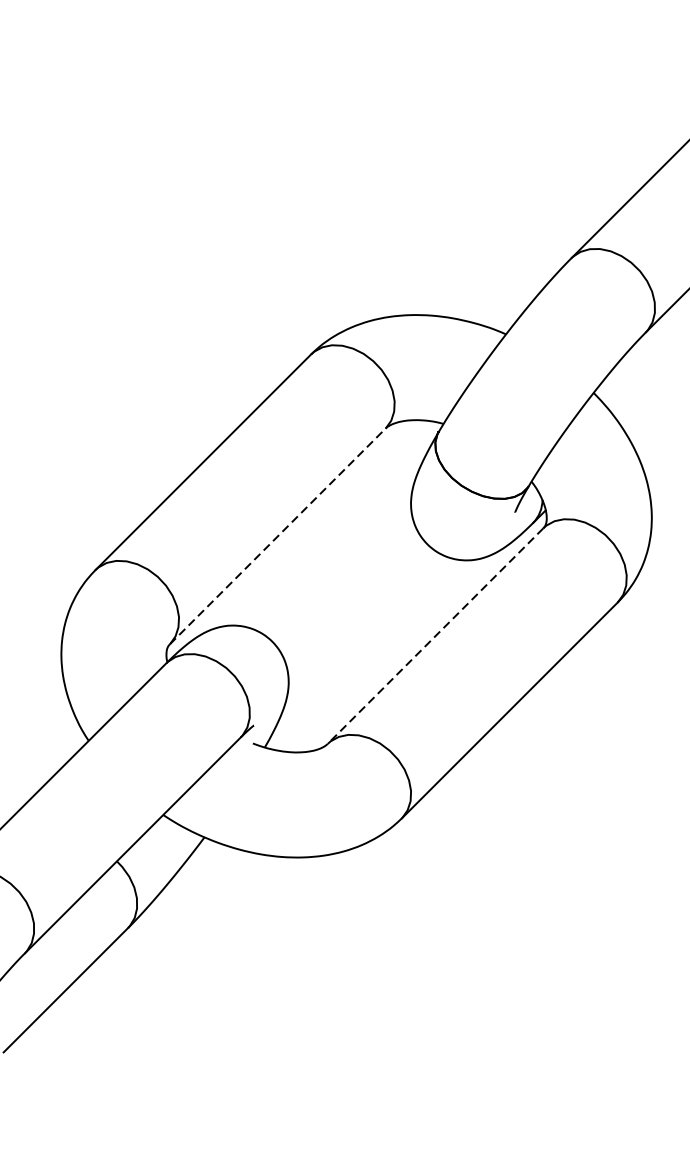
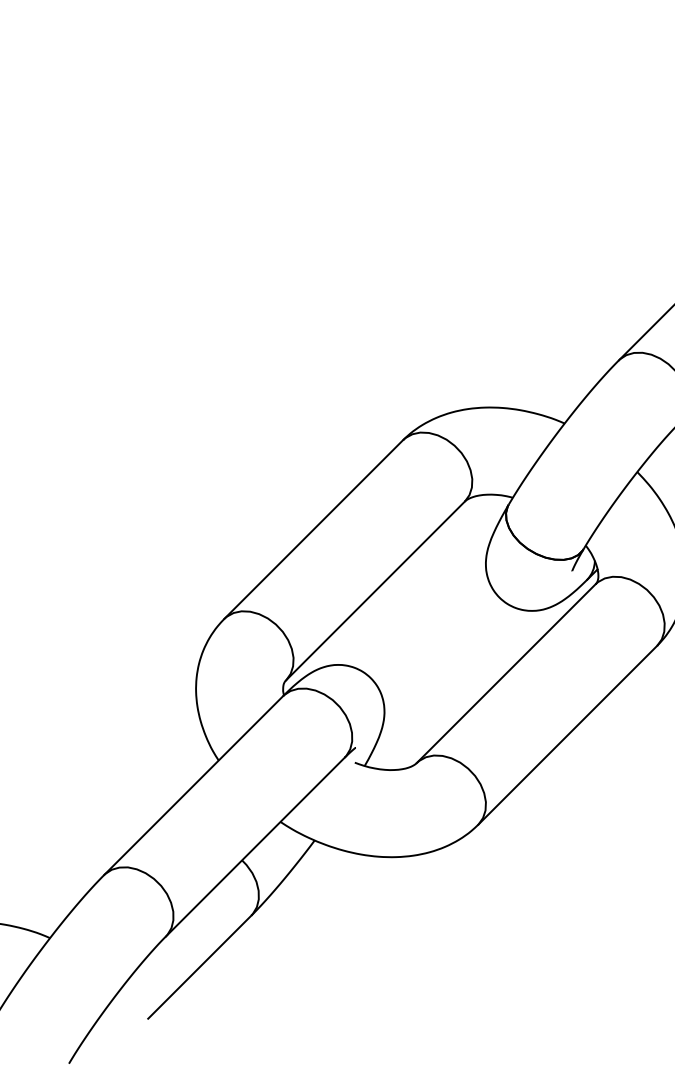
line: (277, 535) -> (375, 590), dashed -> solid
line: (434, 637) -> (505, 674), dashed -> solid

